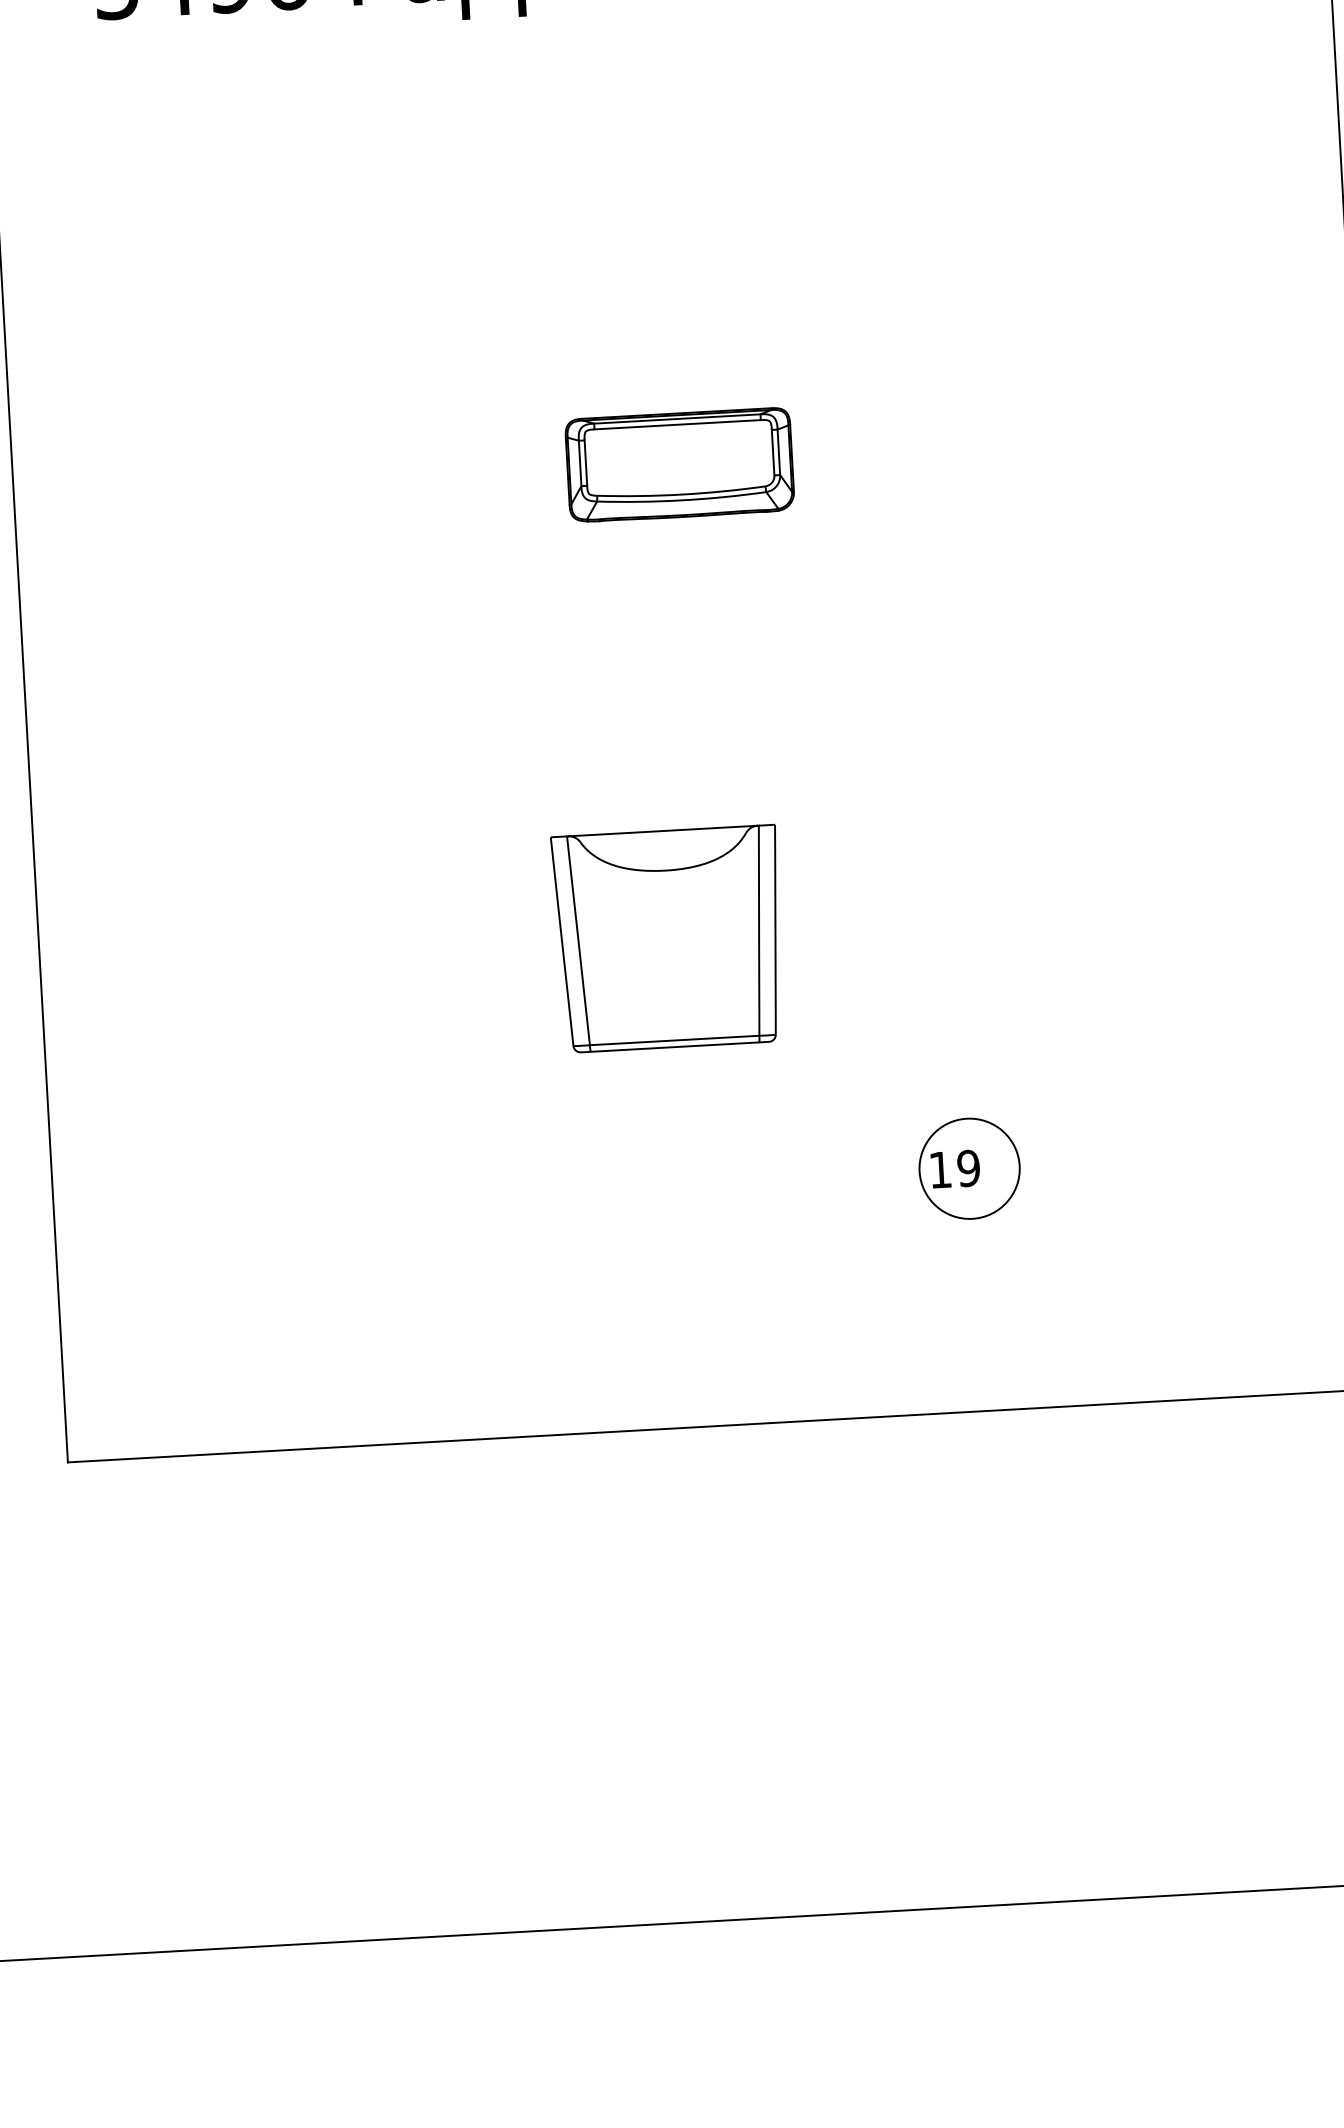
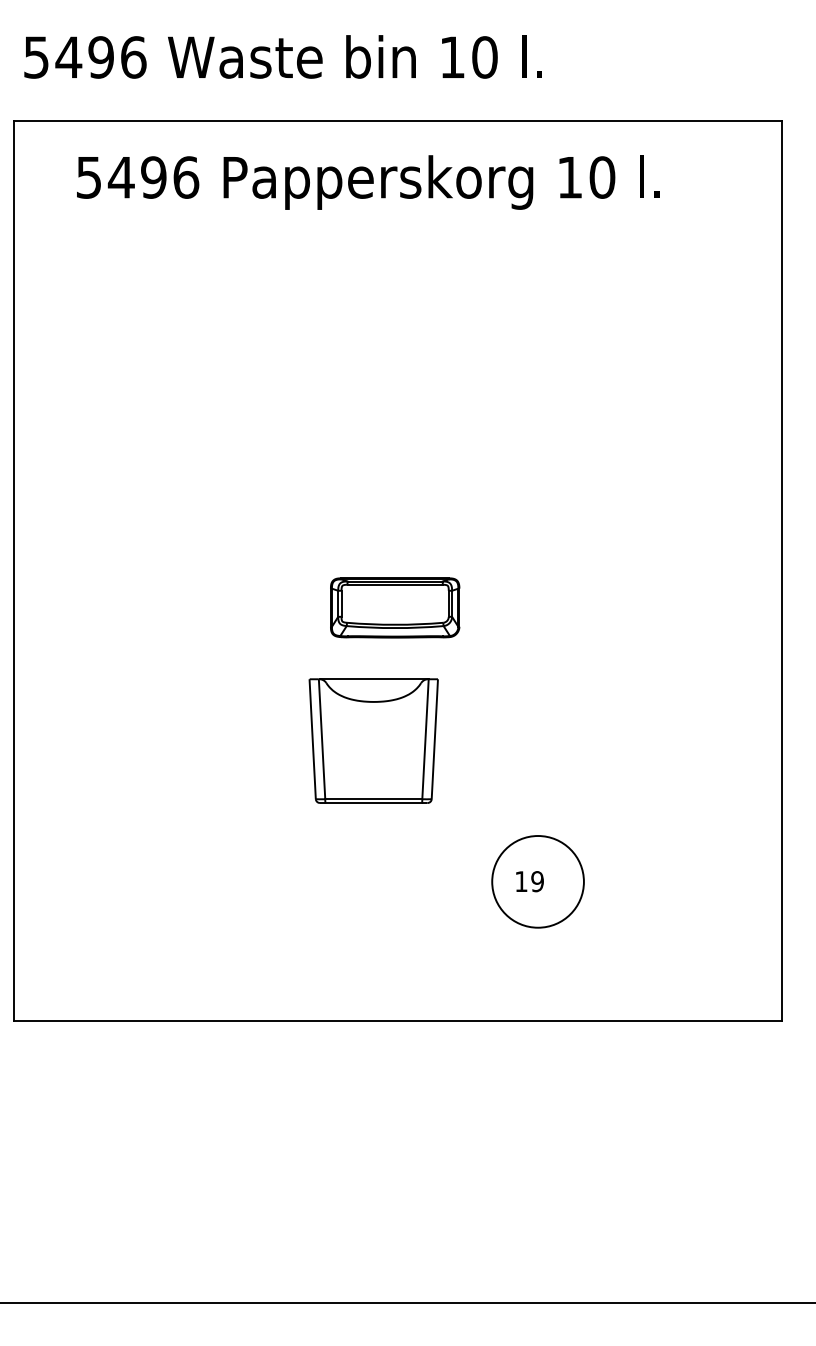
part: (680, 464) -> (395, 607), moved
circle: (968, 1168) -> (537, 881), size x1.6

